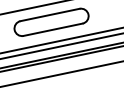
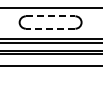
line: (49, 15) -> (50, 16), solid -> dashed
line: (52, 29) -> (50, 28), solid -> dashed

